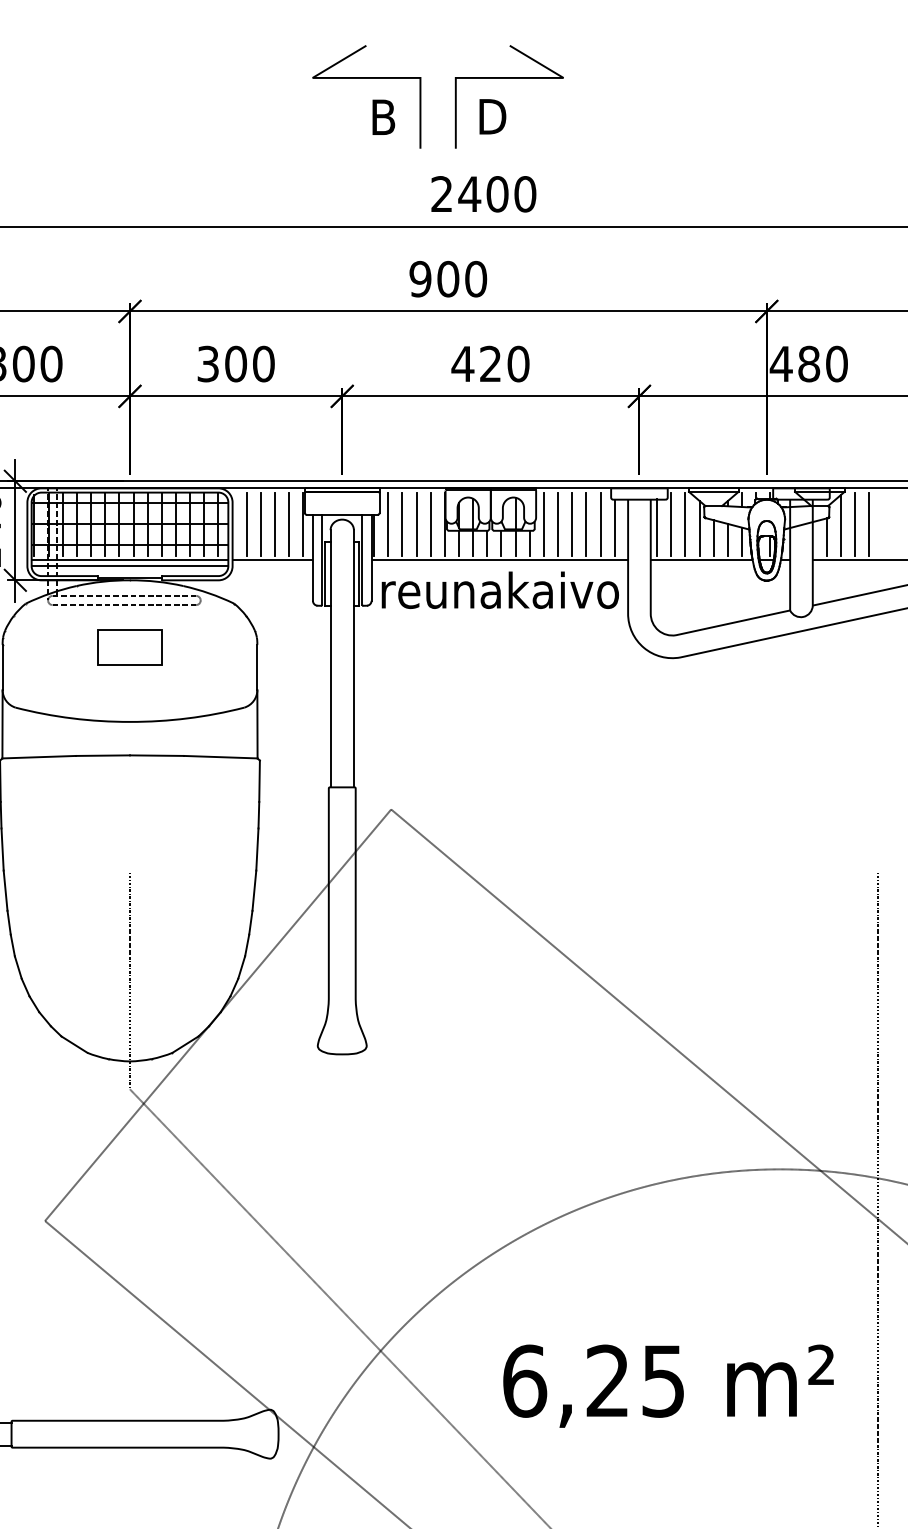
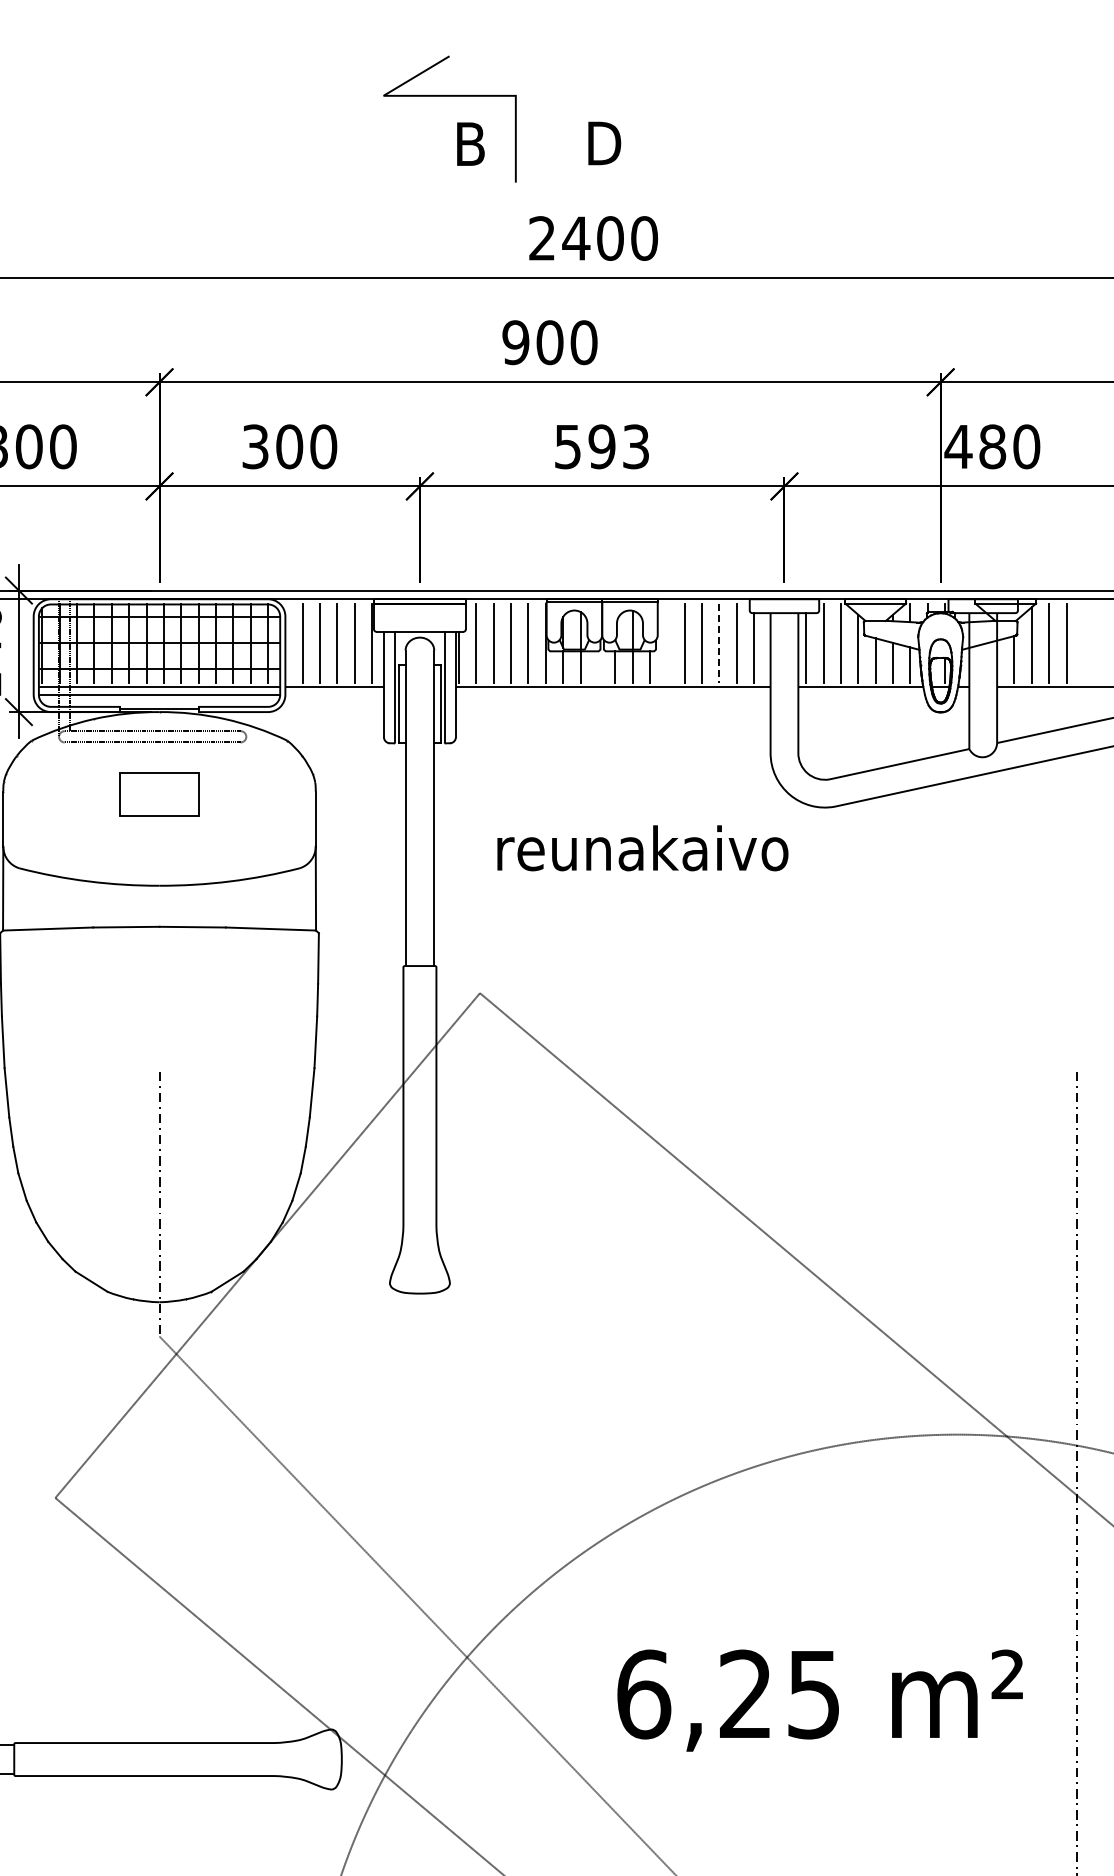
line: (509, 78) -> (624, 96), removed
text: (490, 363) -> (601, 446), 420 -> 593
line: (544, 524) -> (667, 643), removed
line: (586, 525) -> (719, 644), solid -> dashed
line: (487, 543) -> (597, 666), removed
text: (500, 590) -> (642, 848), moved

